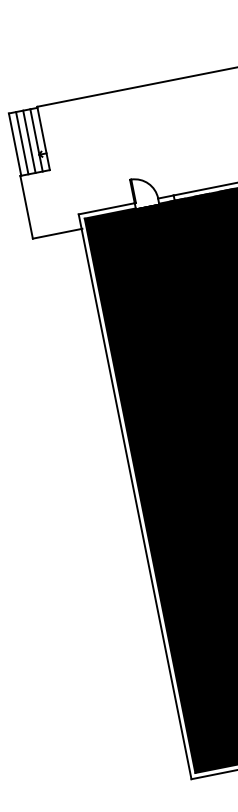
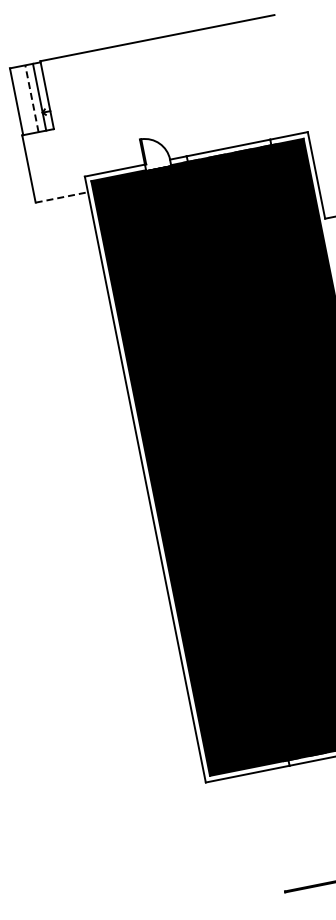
line: (28, 141) -> (31, 98), solid -> dashed
line: (21, 142) -> (23, 99), removed
line: (57, 233) -> (62, 197), solid -> dashed

